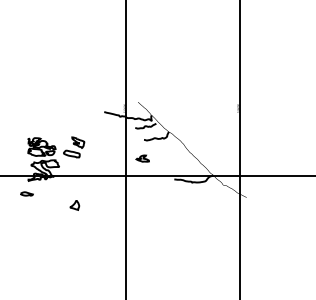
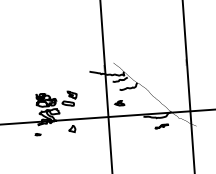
part: (26, 193) -> (37, 134), size x0.62
part: (198, 194) -> (161, 126), added
part: (74, 205) -> (71, 129), moved

